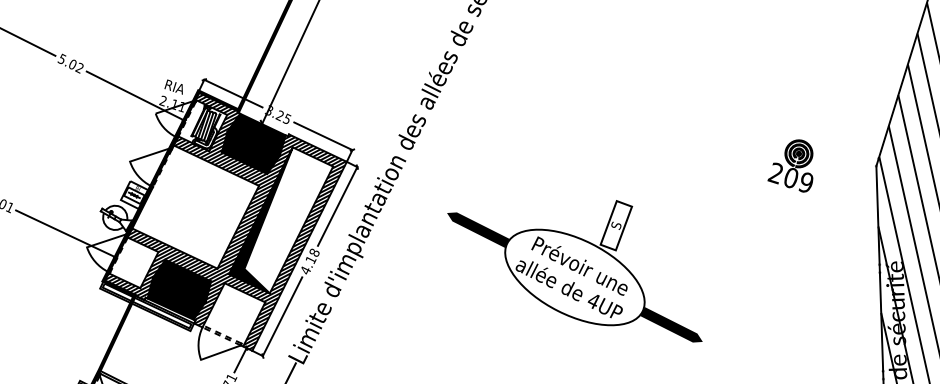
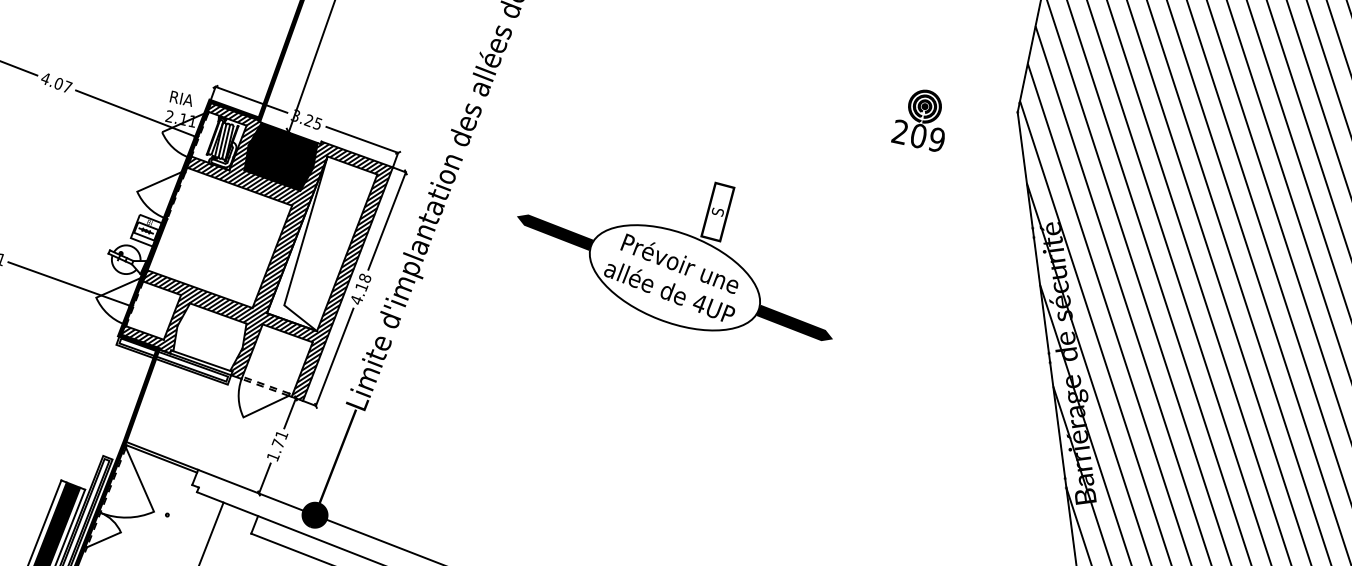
text: (70, 63) -> (56, 82), 5.02 -> 4.07
fill: (260, 218) -> (297, 243), removed
fill: (179, 289) -> (209, 336), removed

